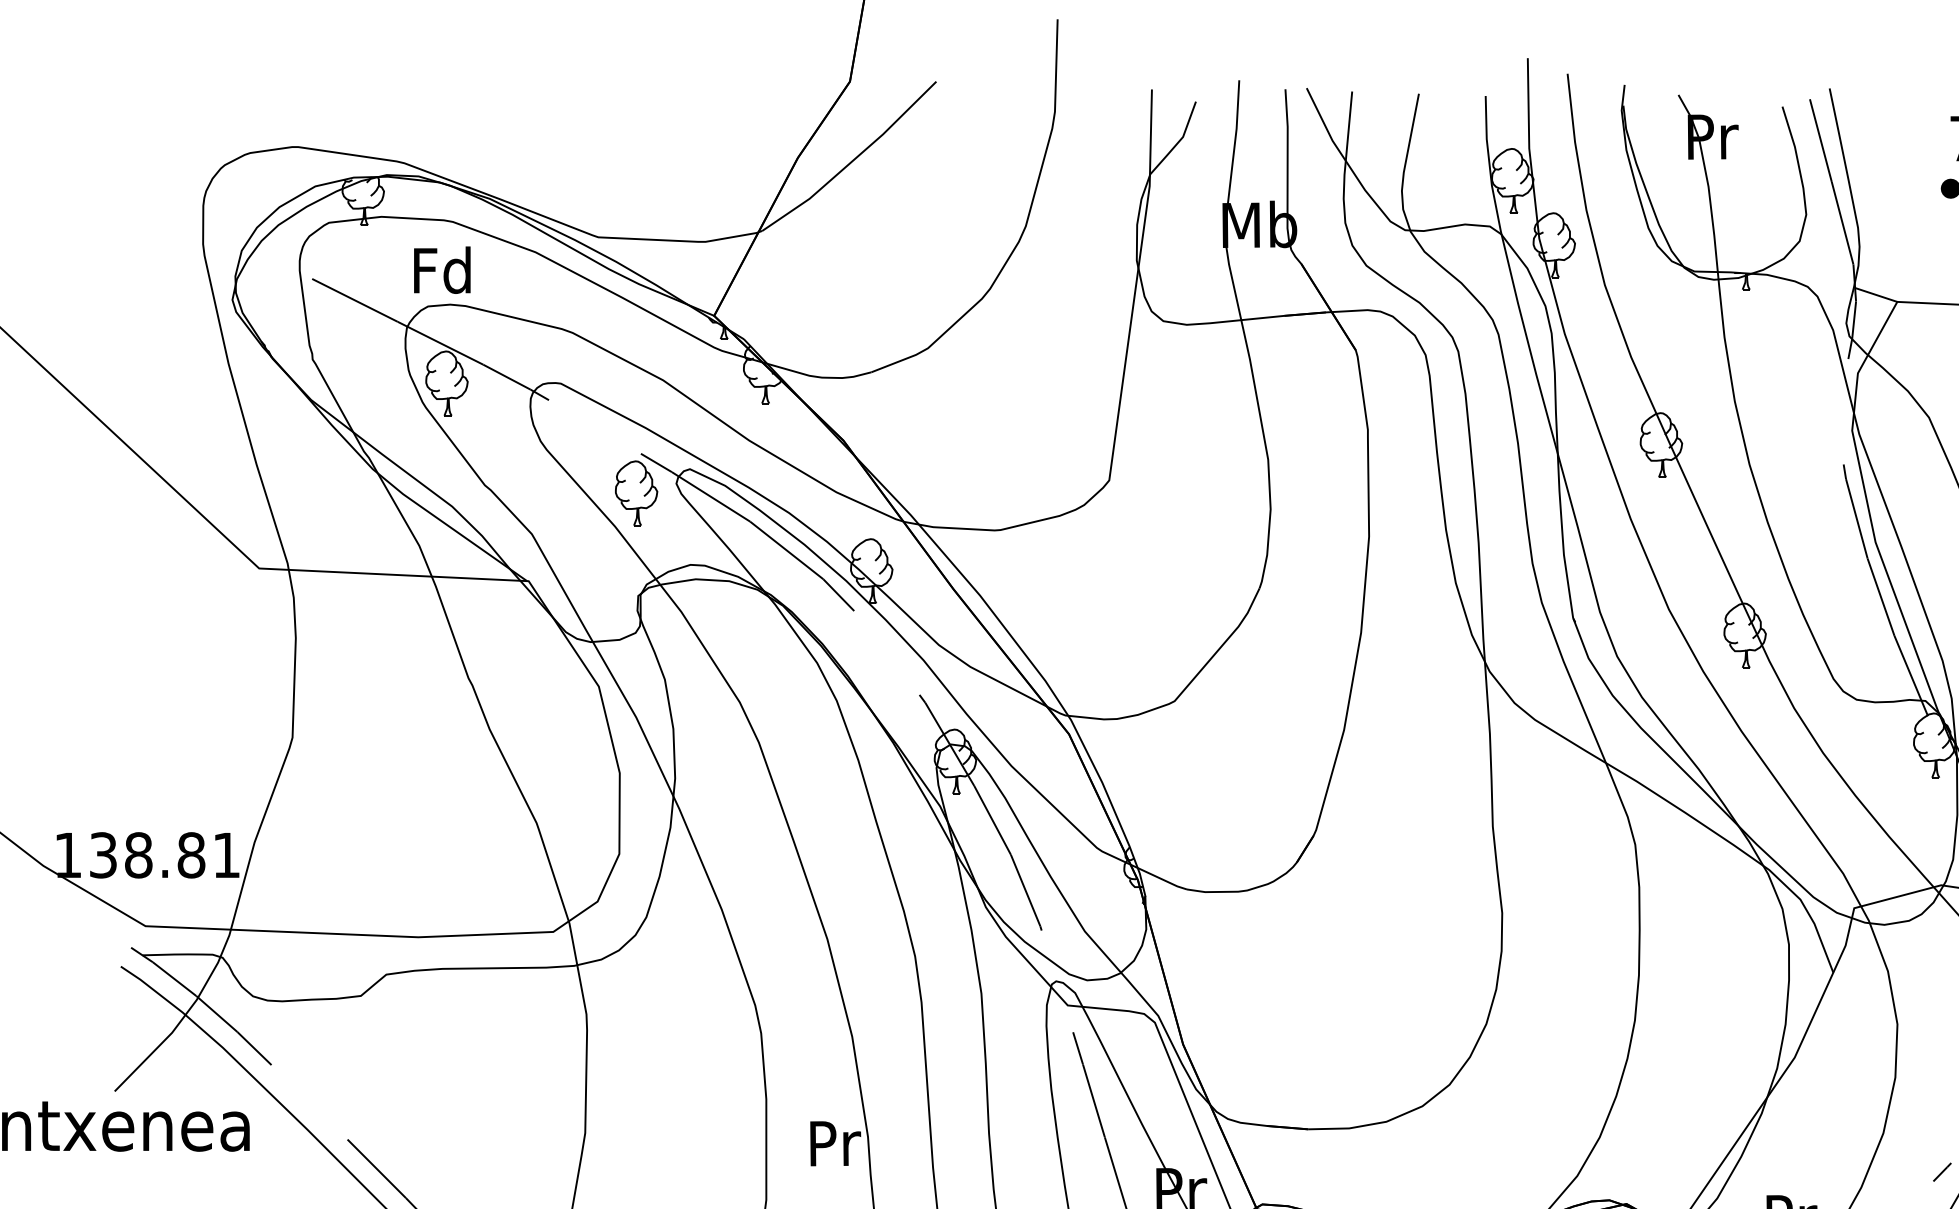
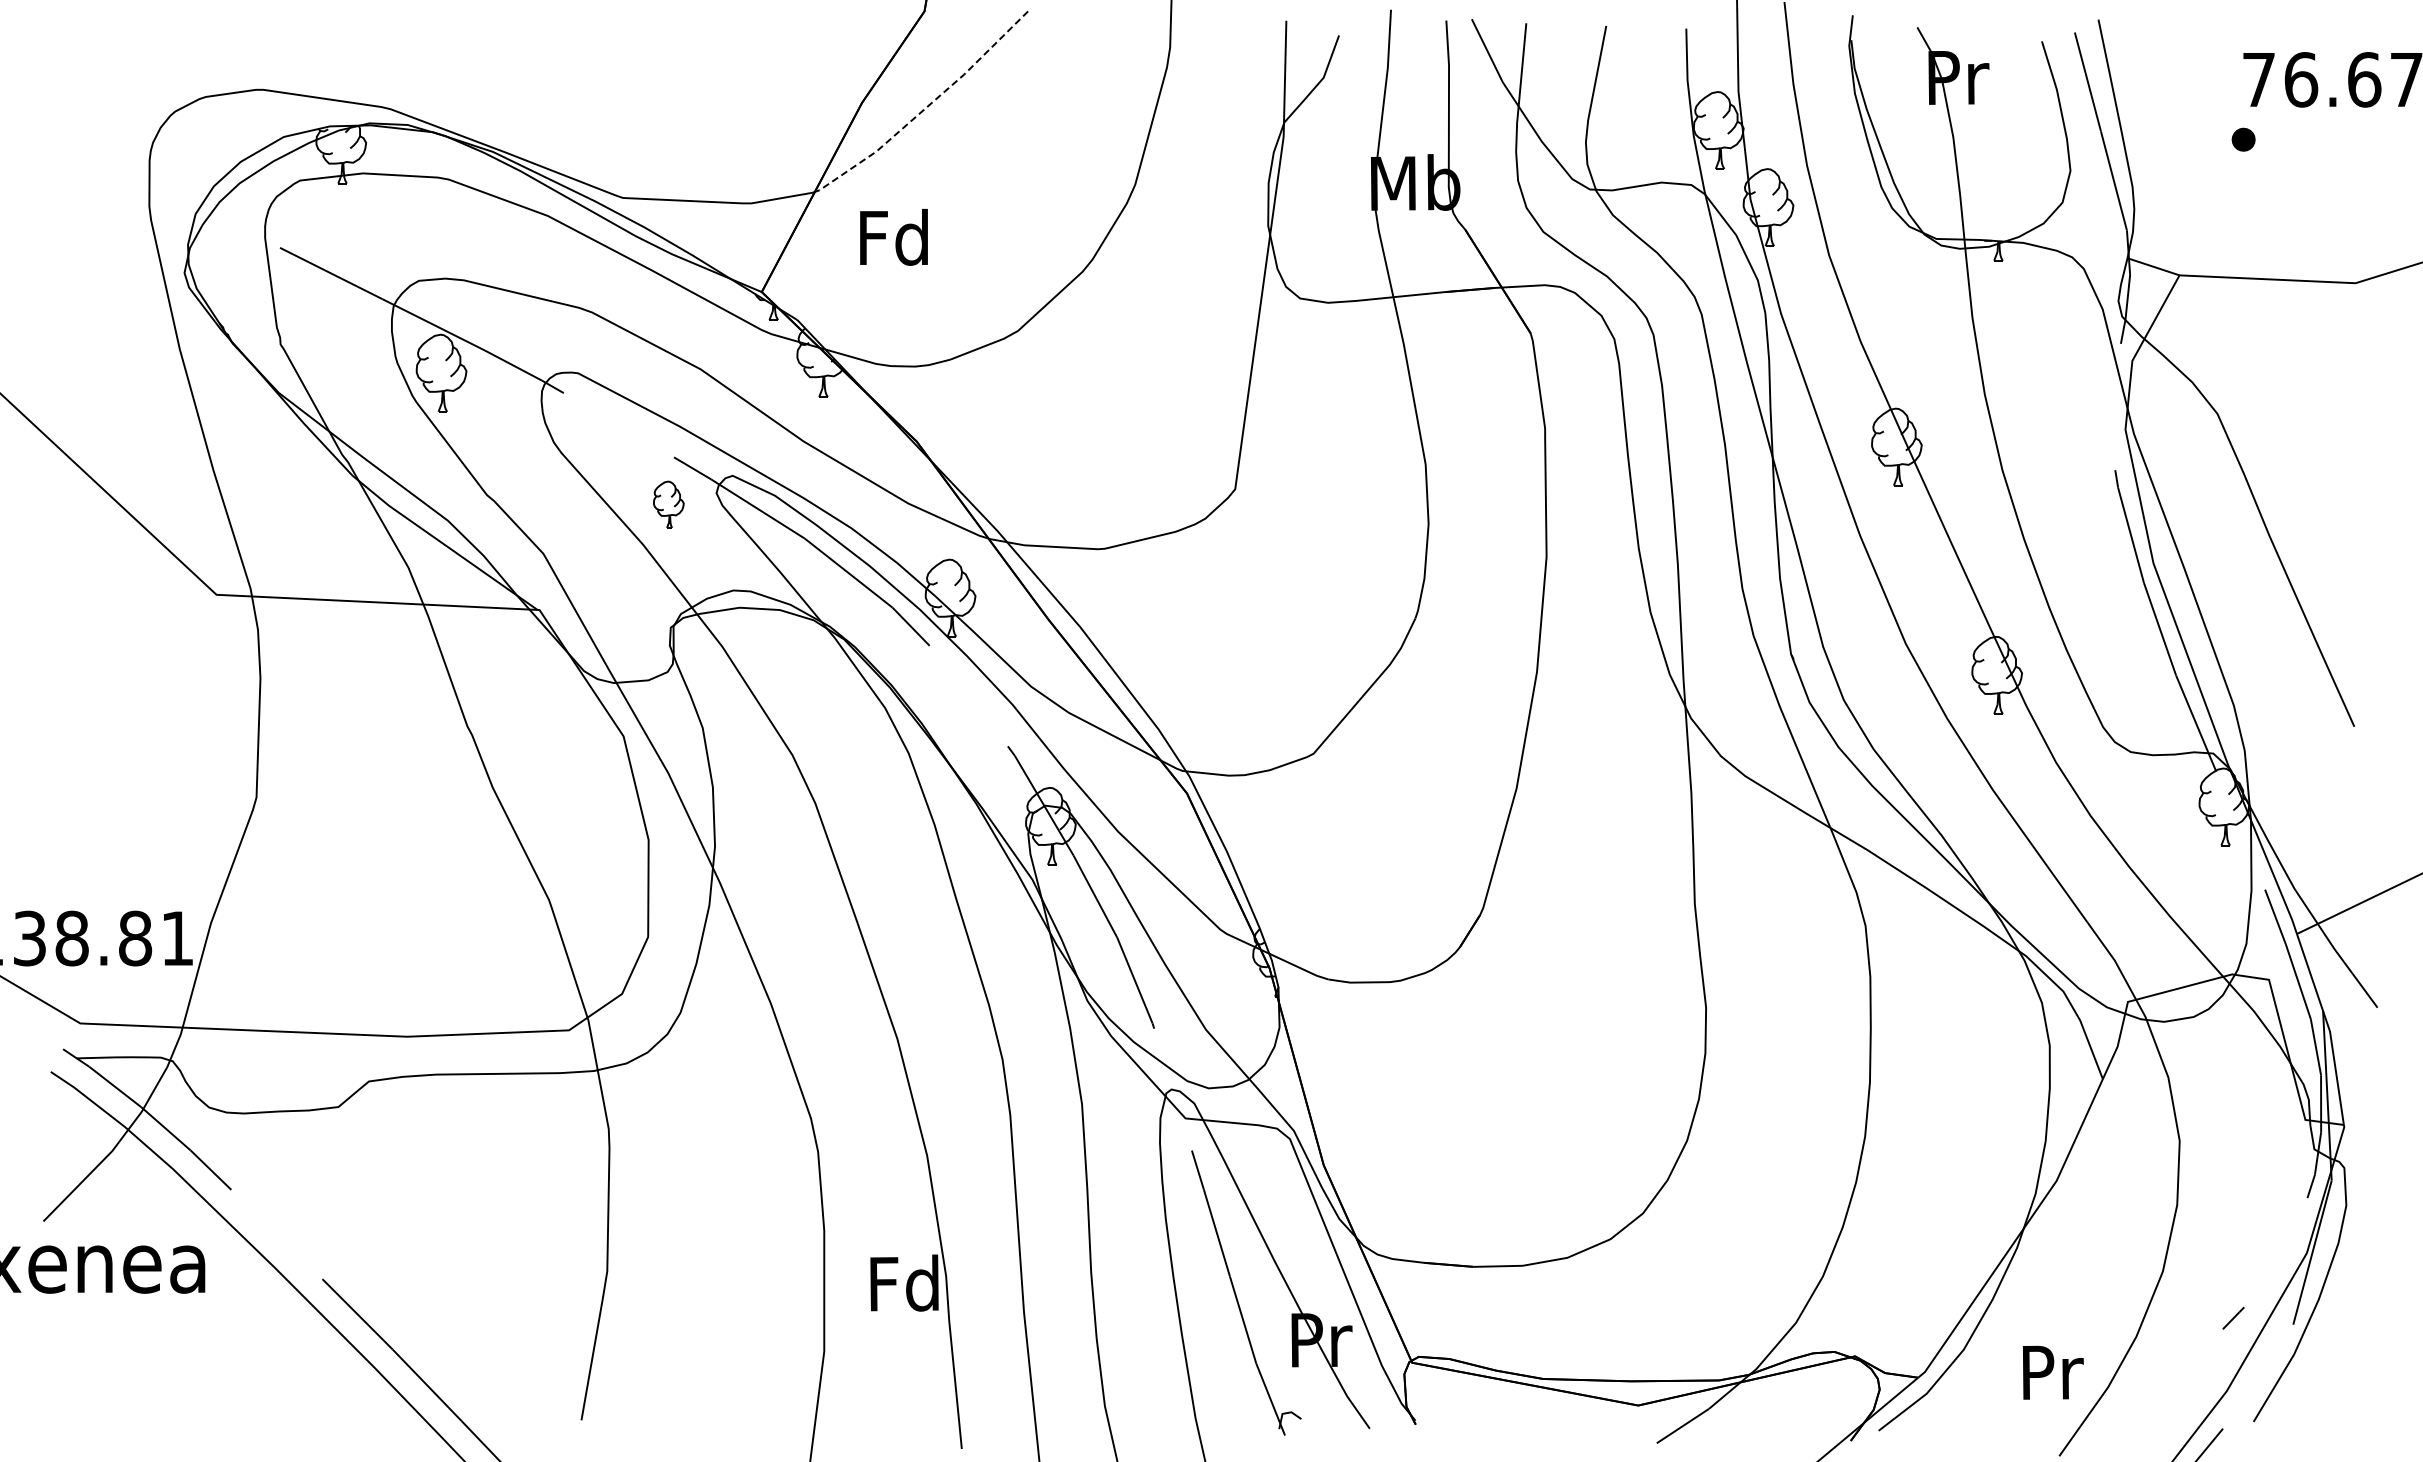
line: (852, 160) -> (927, 106), solid -> dashed
text: (441, 270) -> (893, 237), moved
part: (636, 493) -> (668, 504), size x0.6
text: (833, 1142) -> (904, 1282), Pr -> Fd

